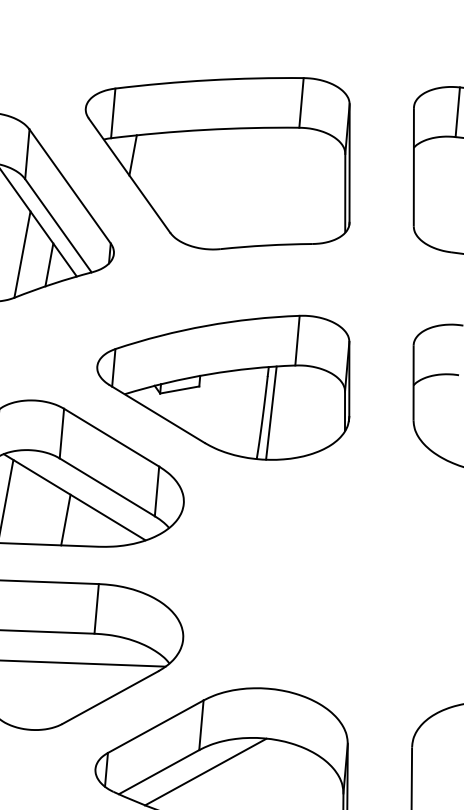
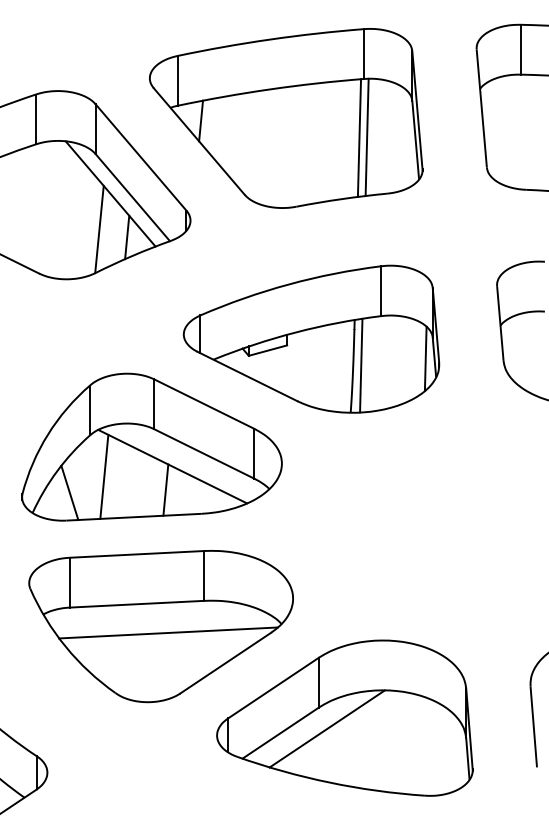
line: (289, 185) -> (359, 137), added
line: (296, 185) -> (366, 136), added
line: (336, 411) -> (425, 358), added

